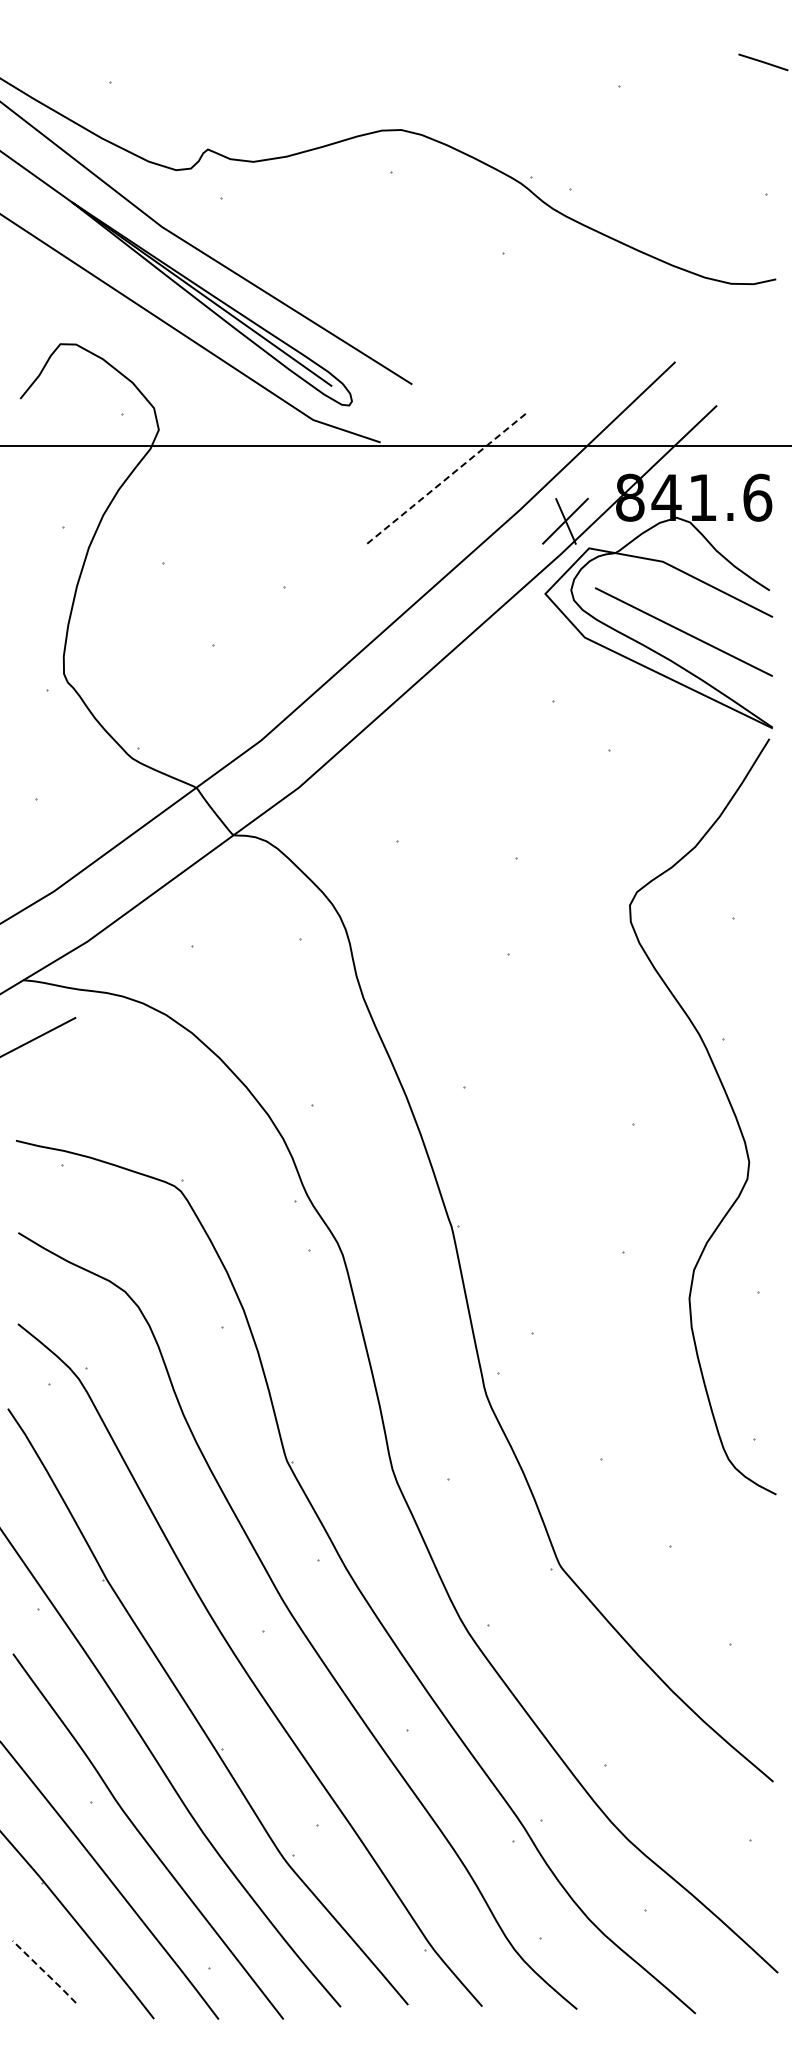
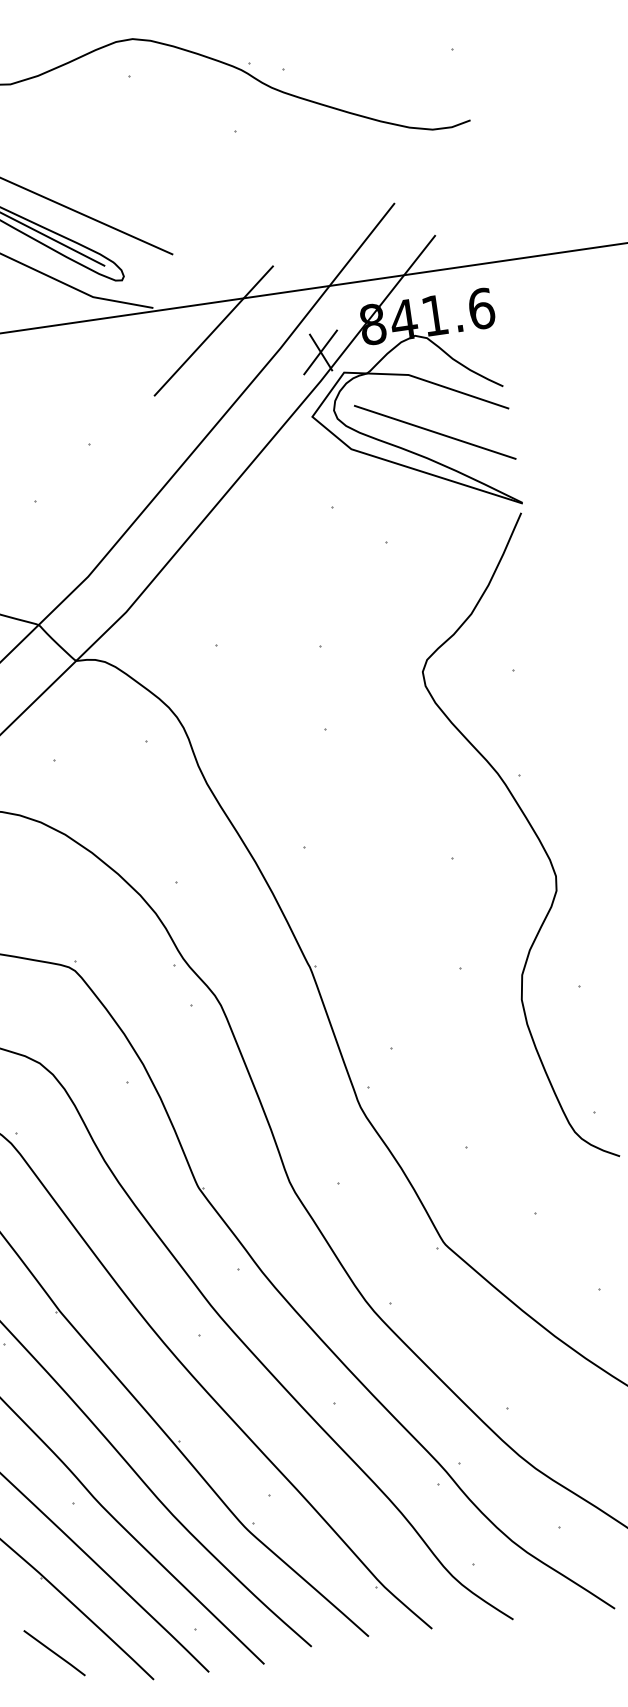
line: (446, 478) -> (213, 330), dashed -> solid
line: (44, 1971) -> (54, 1652), dashed -> solid

